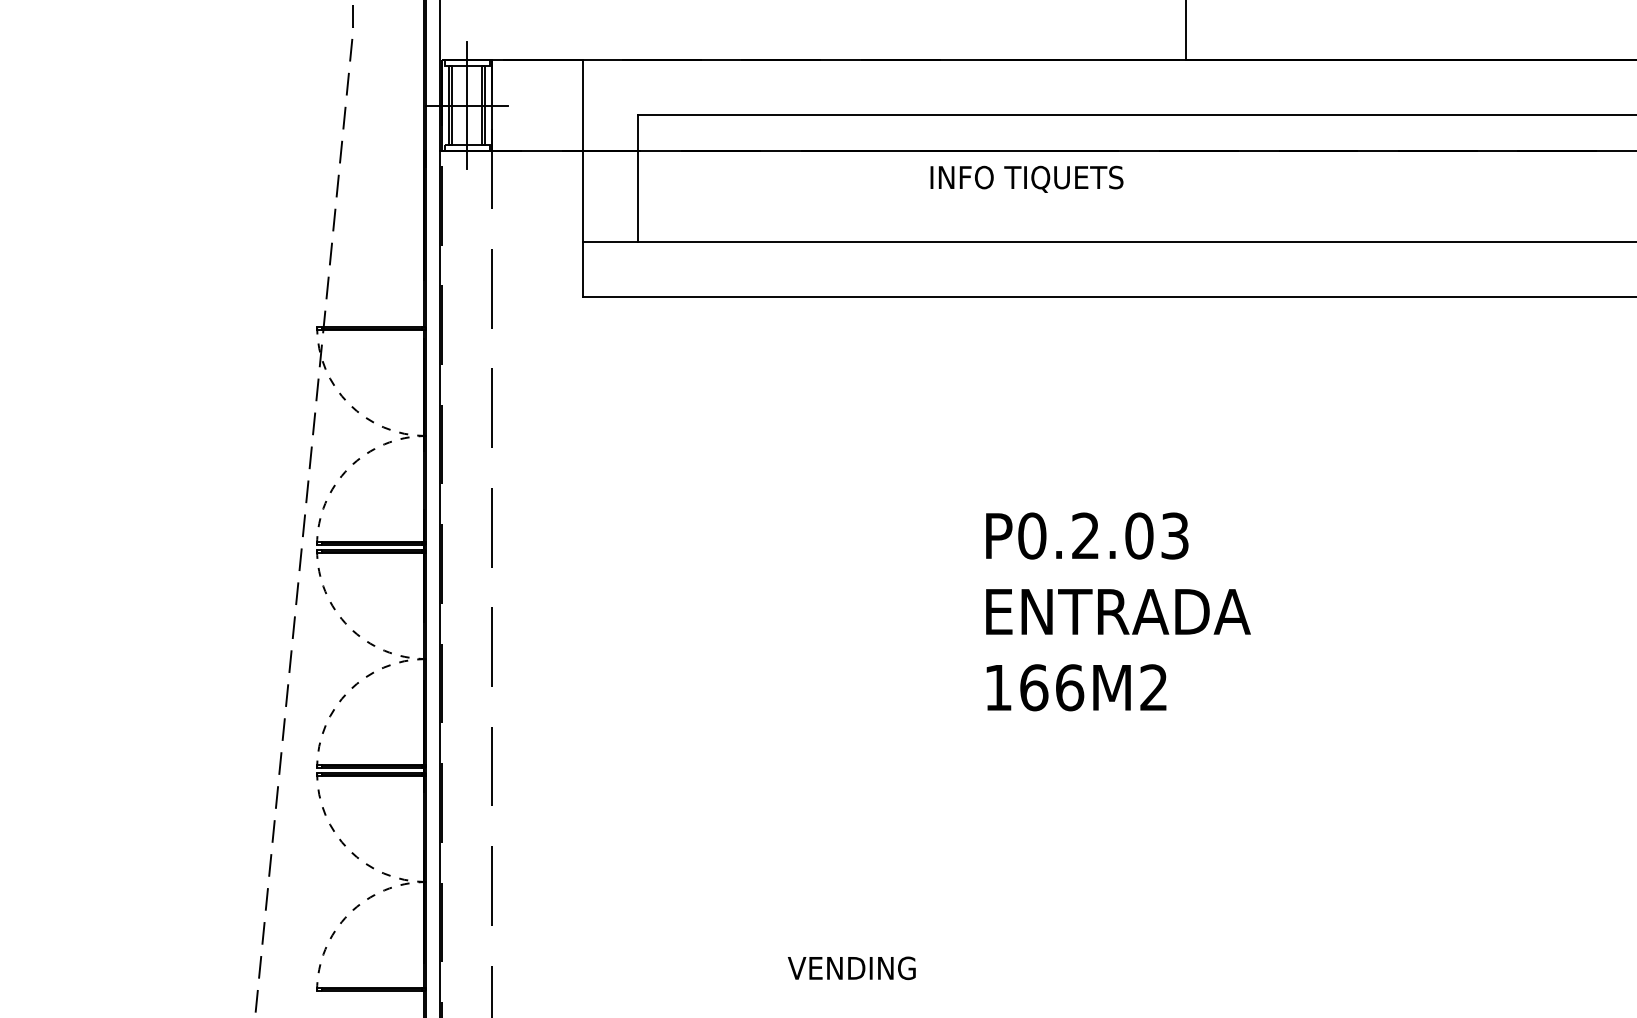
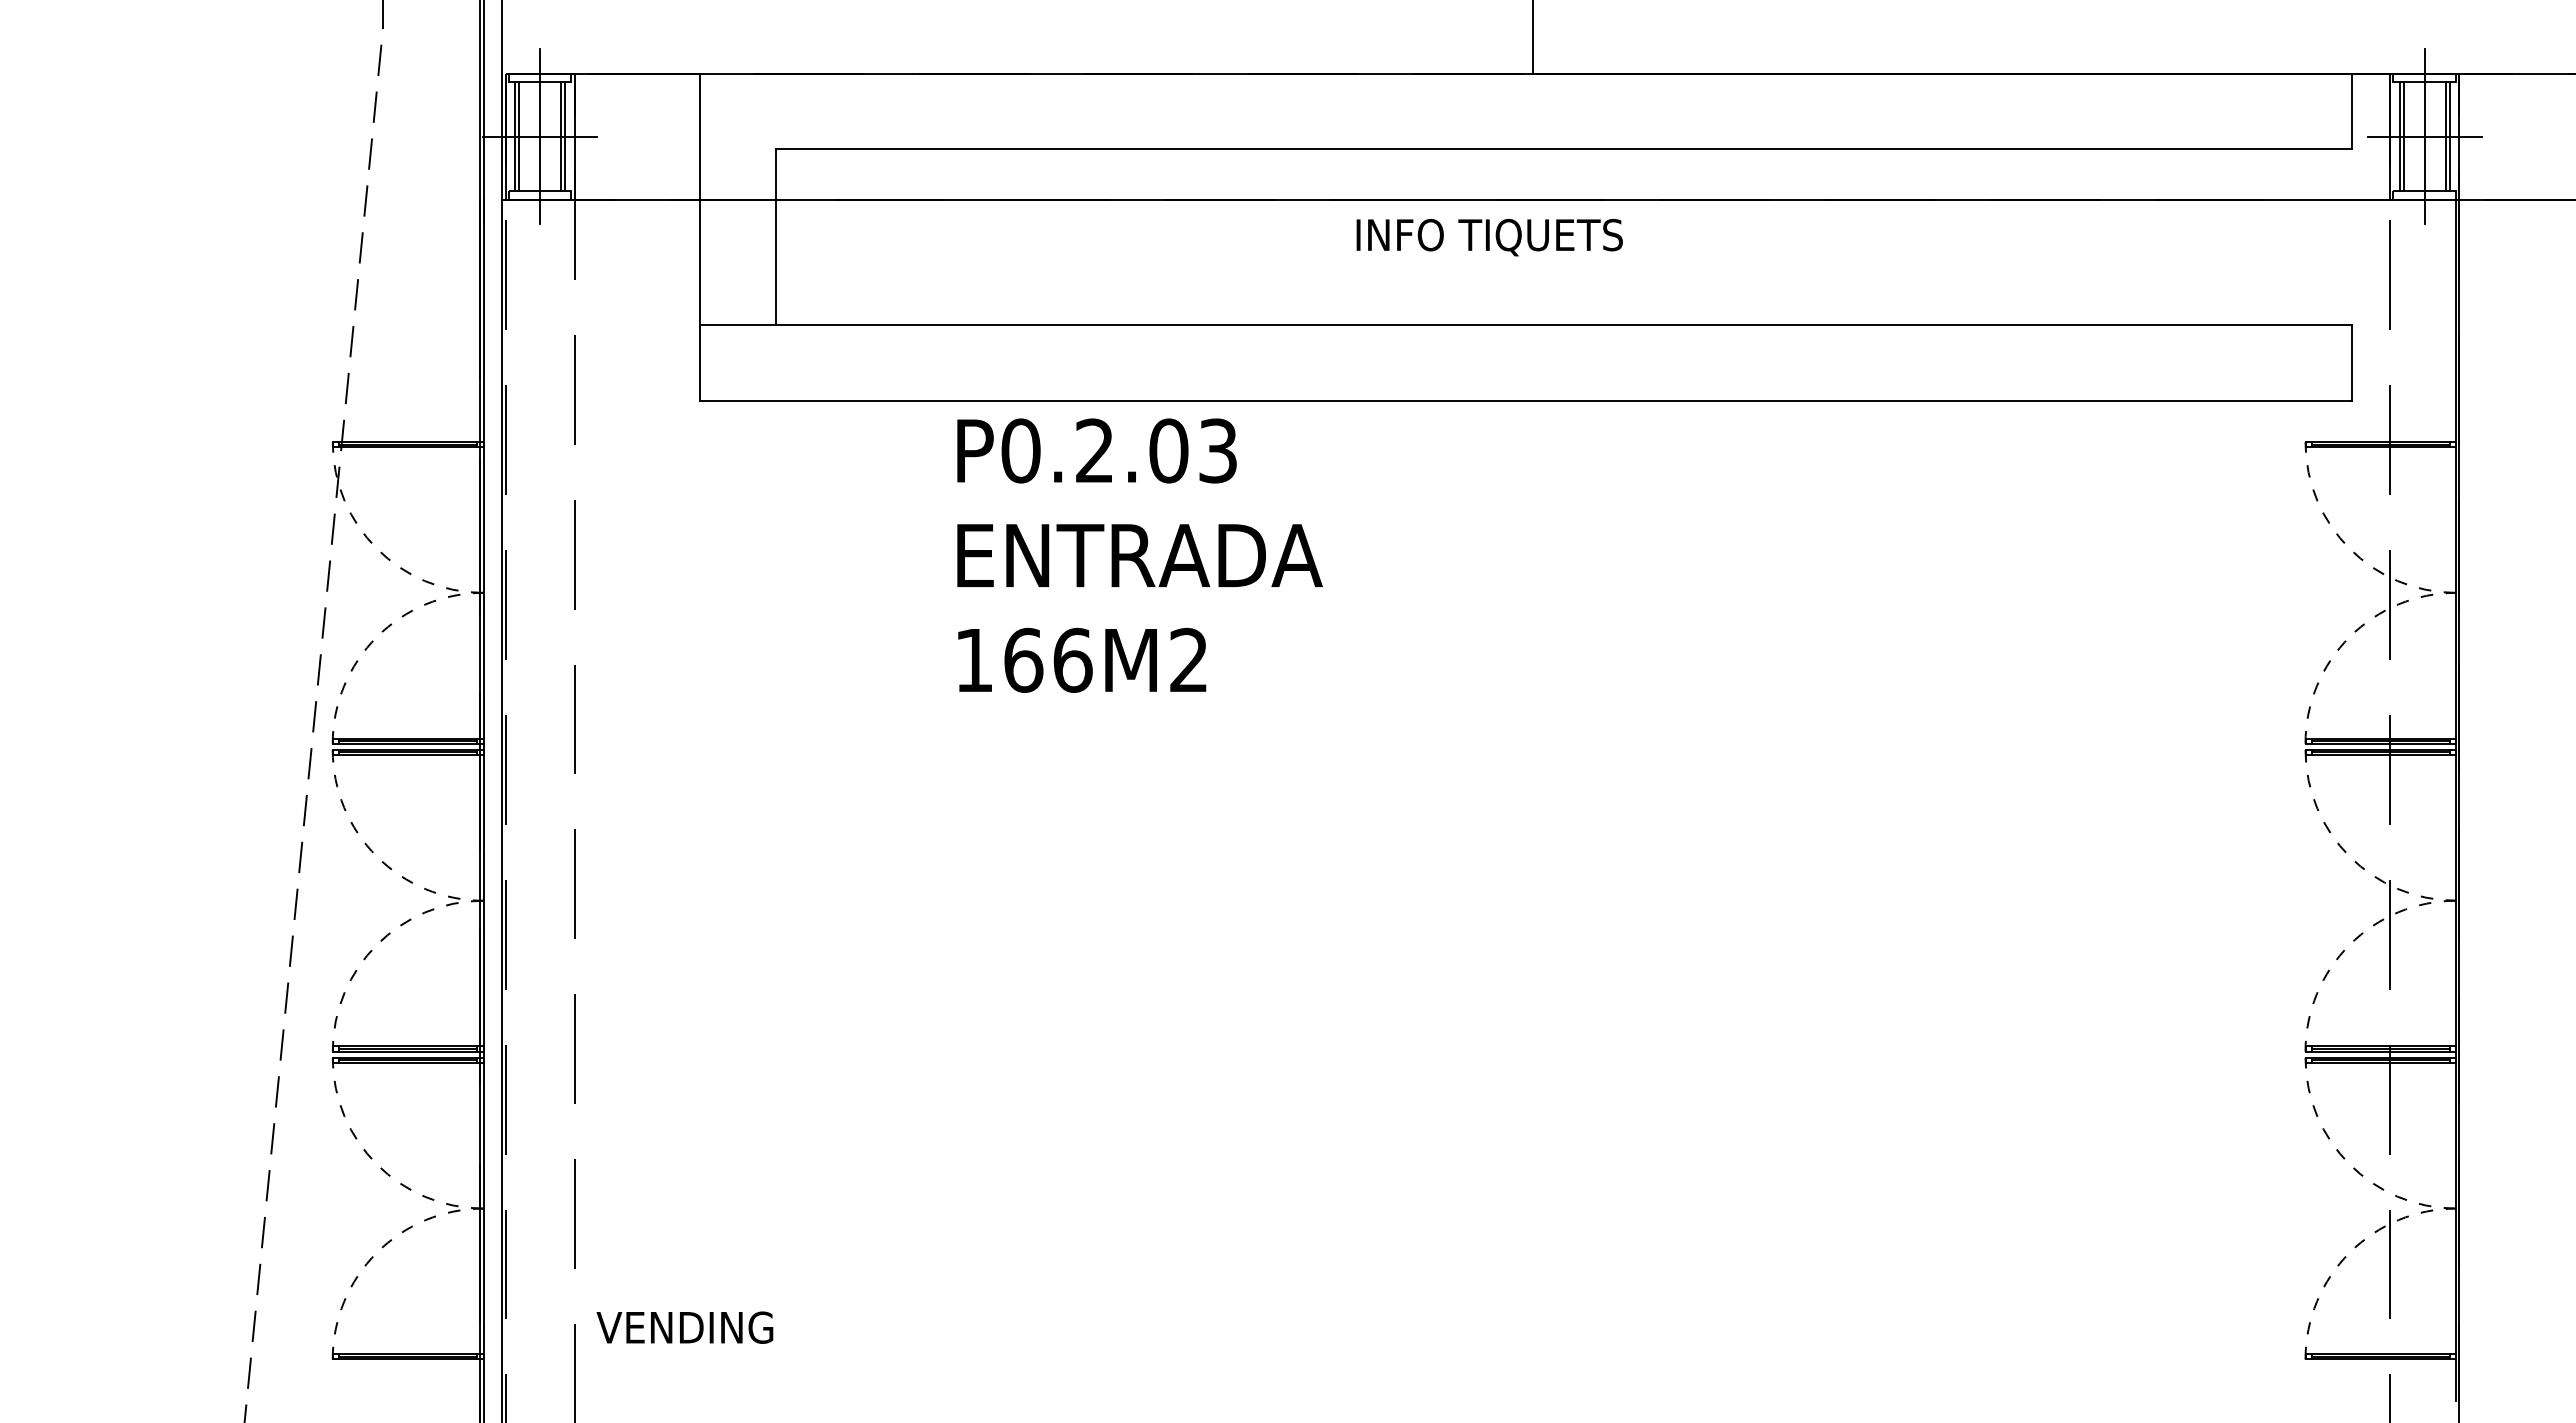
text: (1026, 179) -> (1489, 237), moved
text: (1118, 611) -> (1139, 555), moved
text: (851, 968) -> (684, 1327), moved

